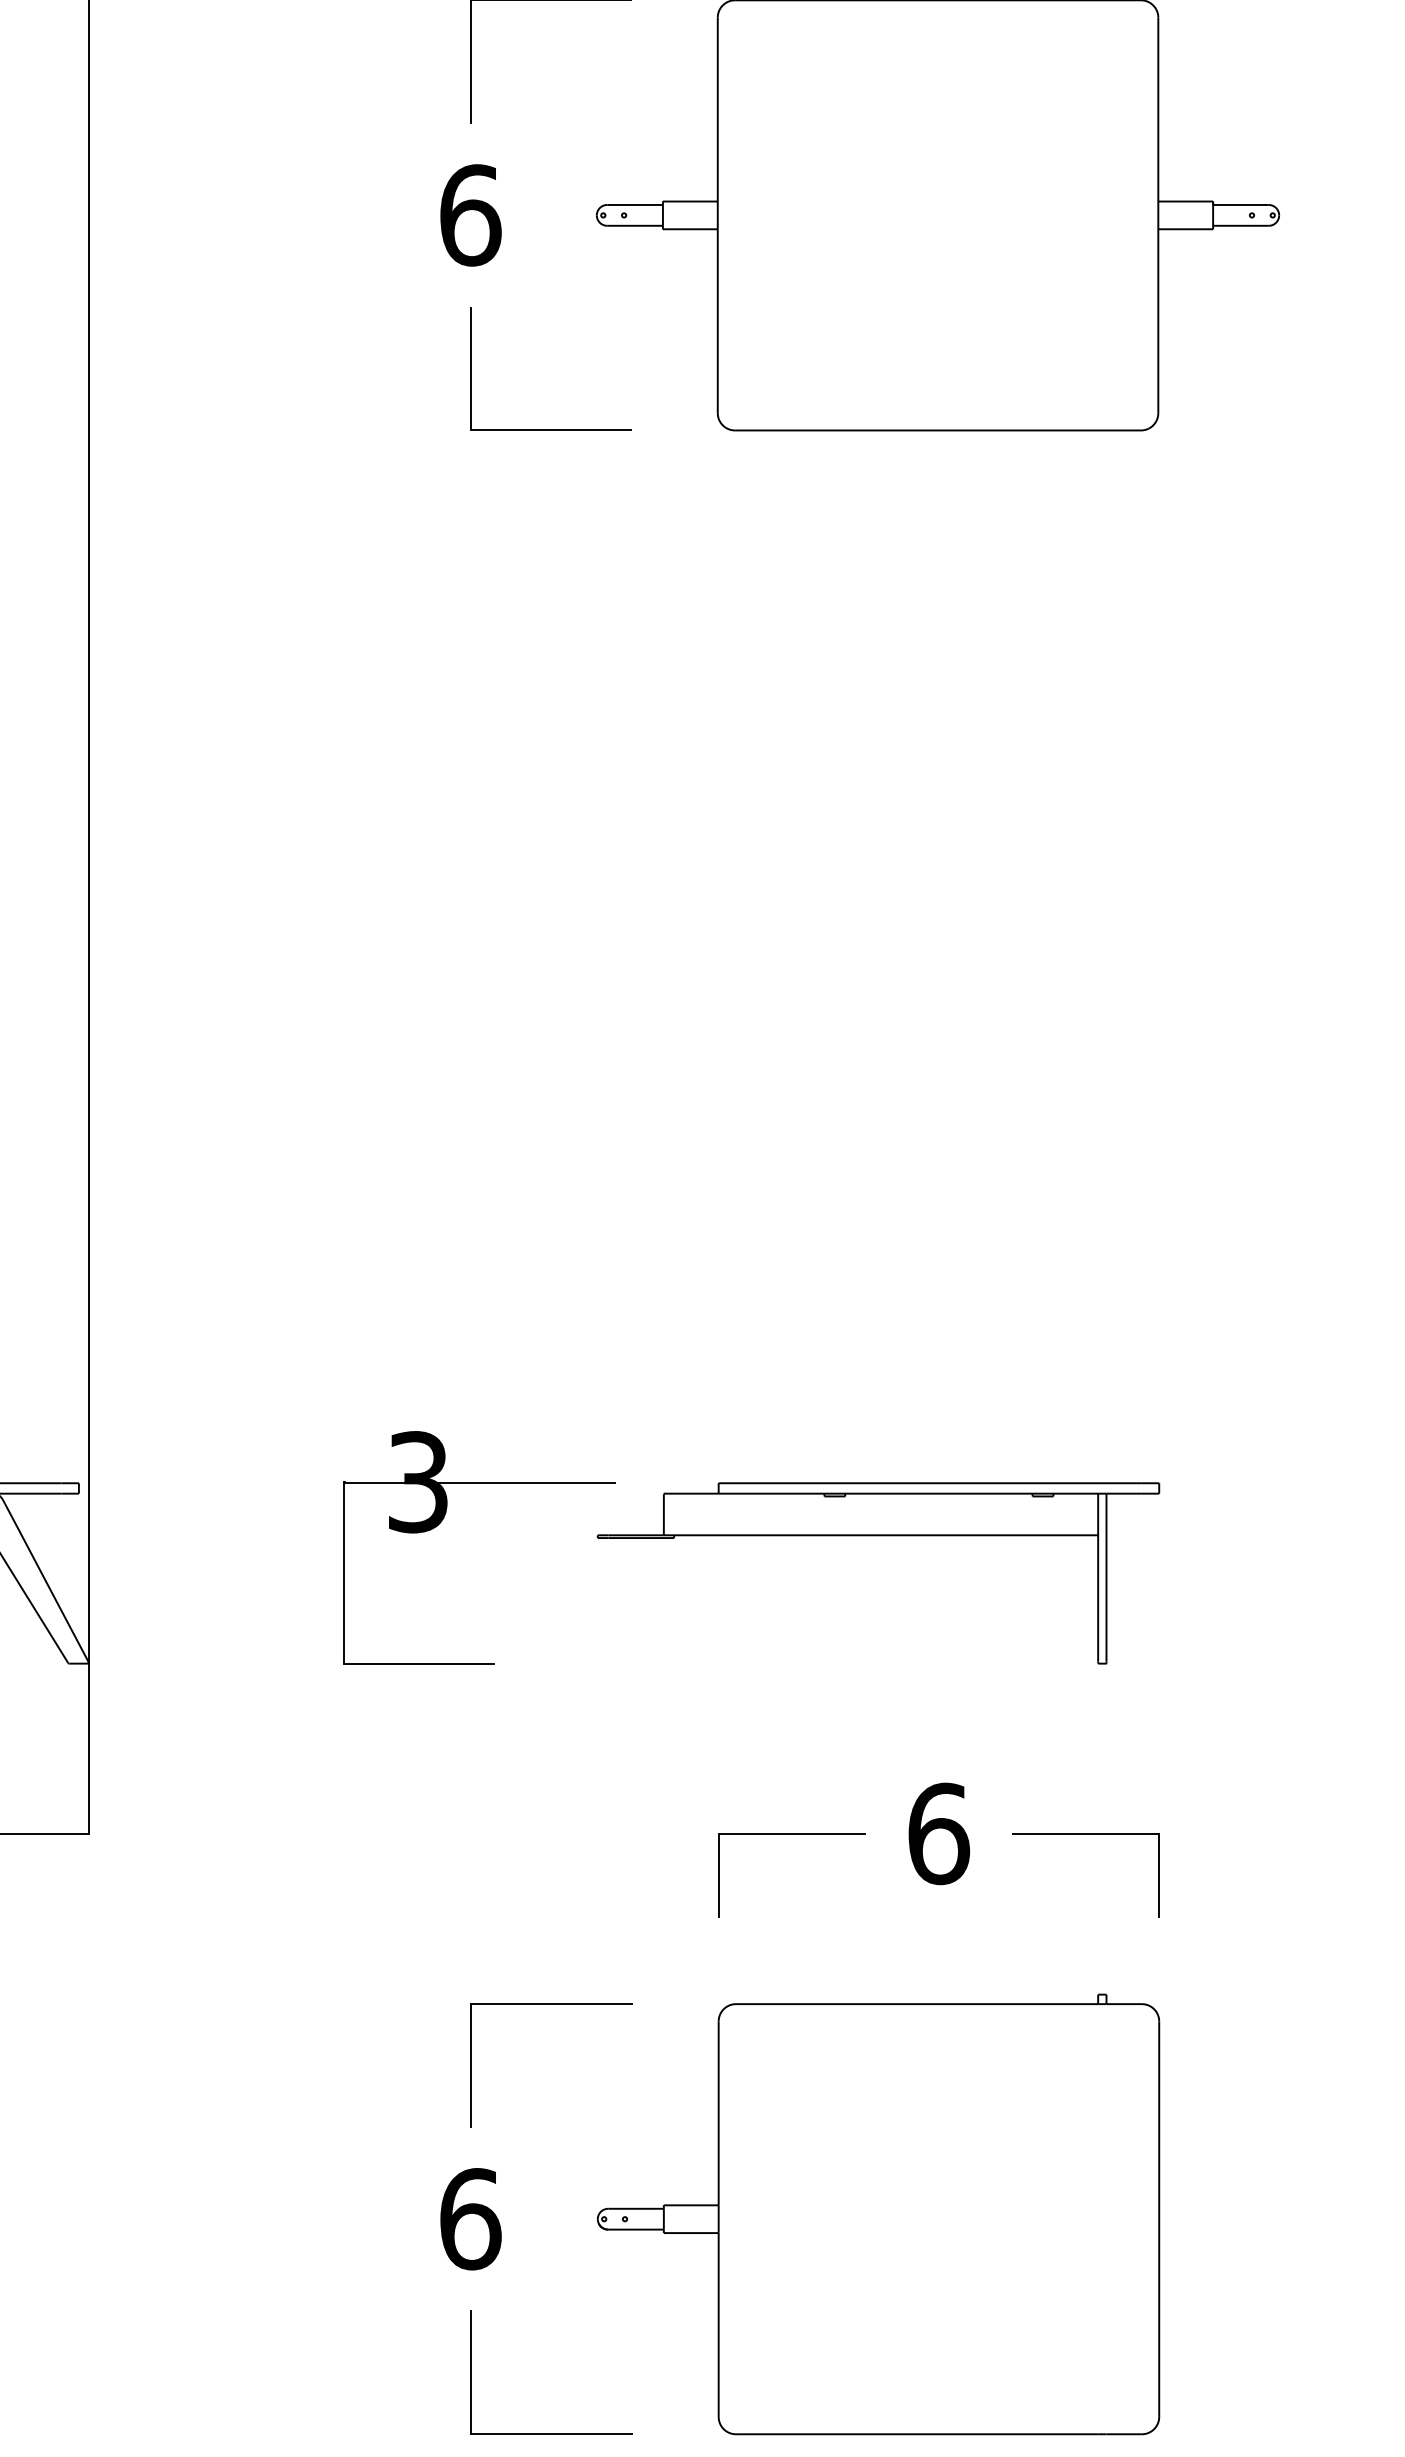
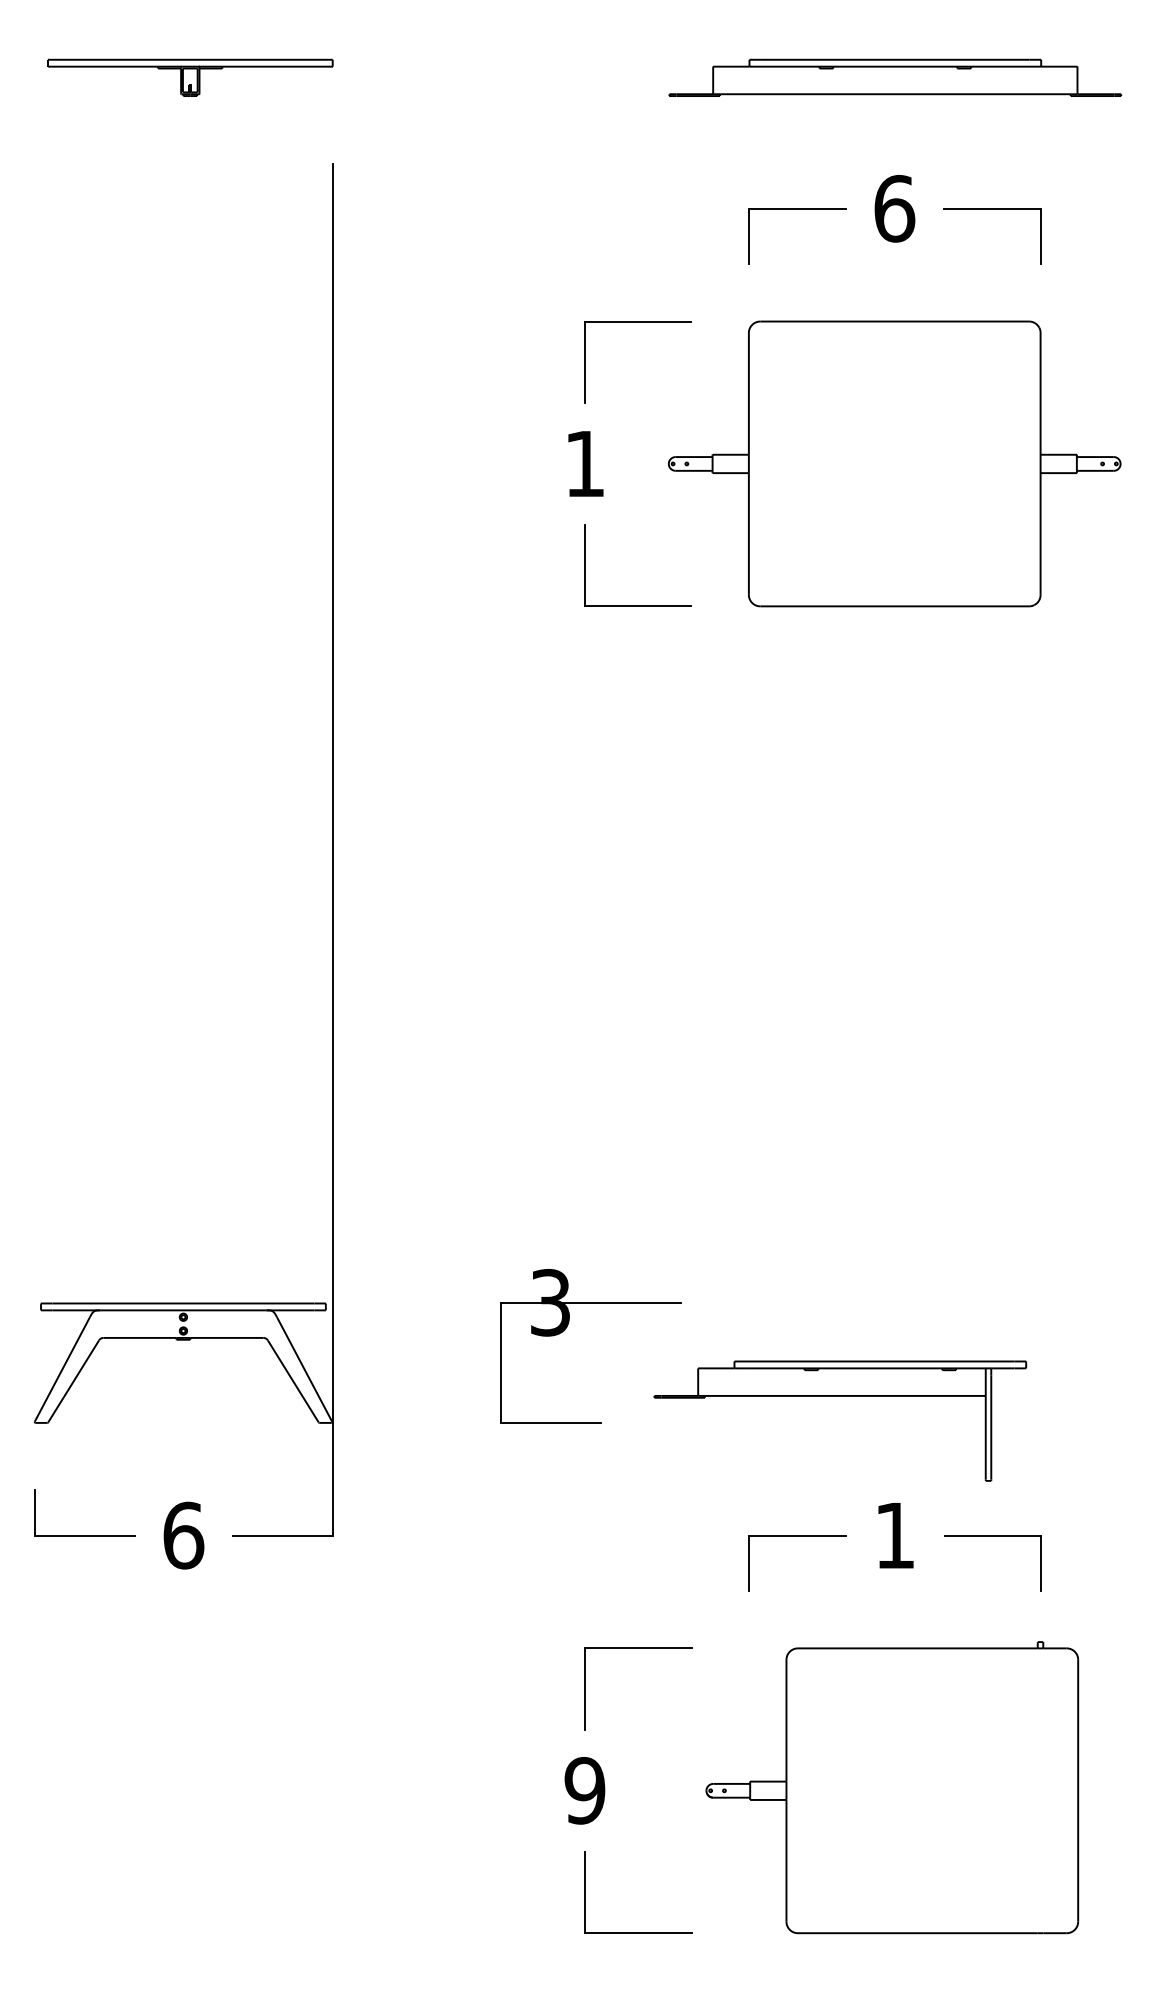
text: (471, 214) -> (585, 463), 6 -> 1
part: (878, 1536) -> (840, 1396), moved
text: (939, 1833) -> (895, 1535), 6 -> 1
part: (878, 2214) -> (892, 1787), moved
text: (469, 2218) -> (584, 1790), 6 -> 9

